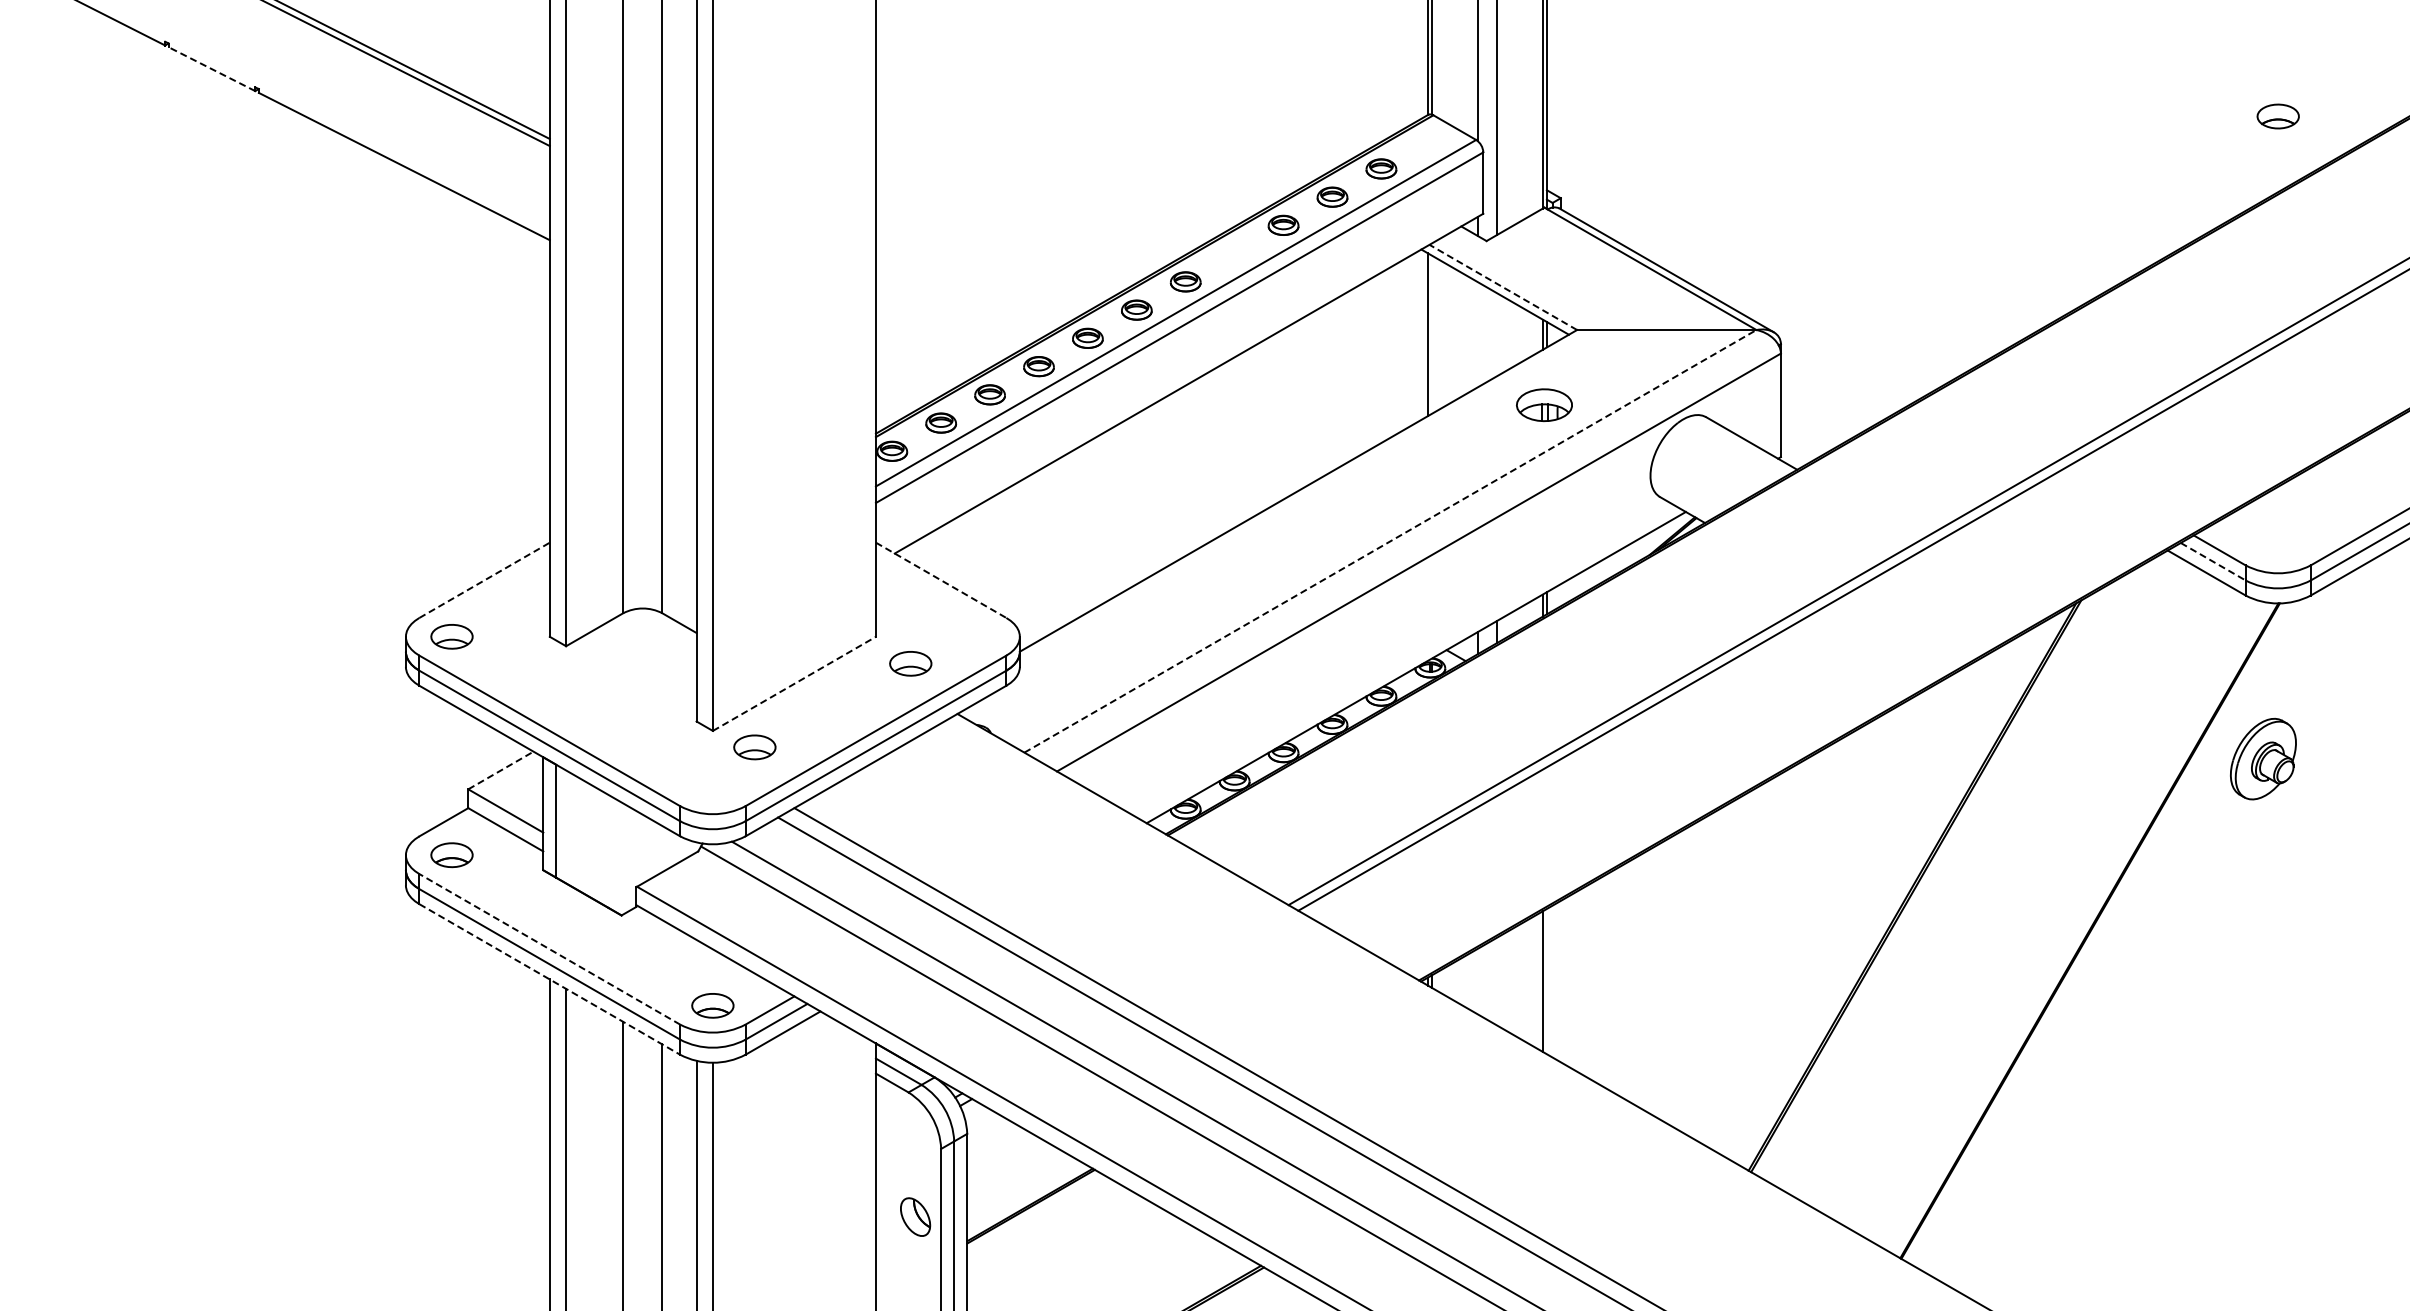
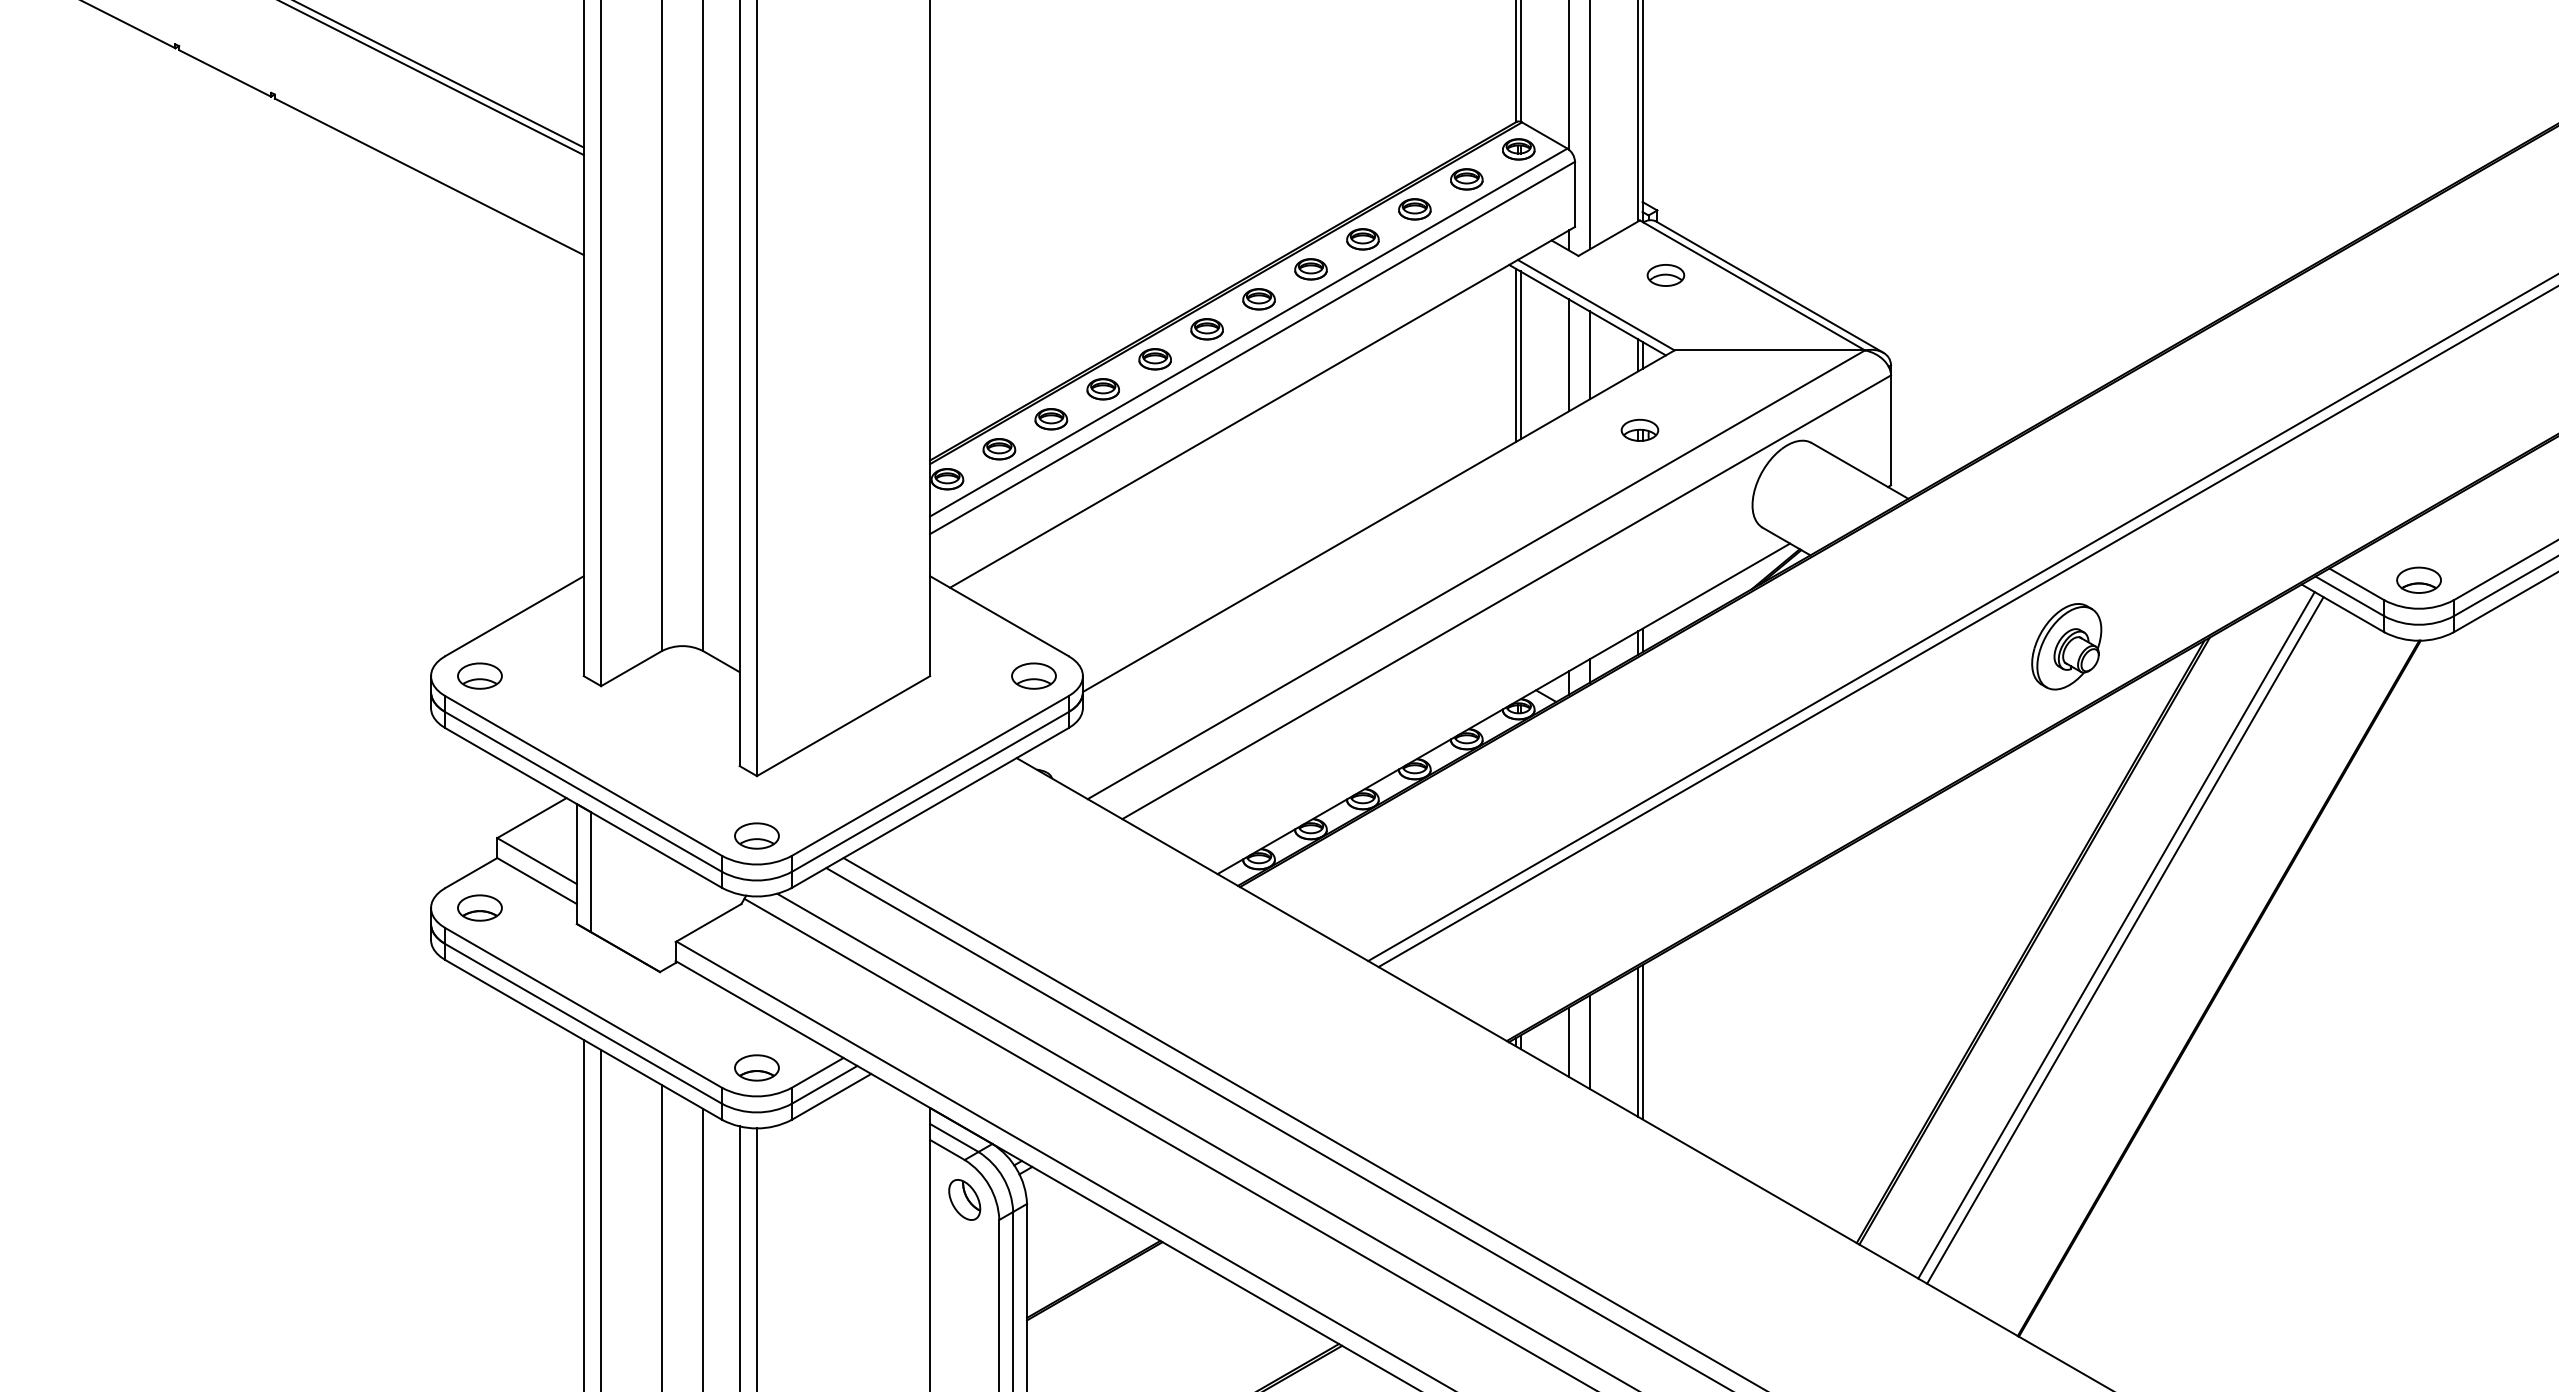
line: (212, 69) -> (225, 73), dashed -> solid
part: (2277, 116) -> (2418, 580), moved
part: (1430, 140) -> (1518, 149), added
part: (1234, 253) -> (1310, 269), added
part: (1568, 259) -> (1665, 275), added
line: (1502, 287) -> (1595, 305), dashed -> solid
line: (1431, 334) -> (1519, 355), added
line: (1477, 334) -> (1568, 355), added
line: (1497, 334) -> (1590, 355), added
part: (1544, 405) -> (1639, 430), size x0.62
line: (1390, 541) -> (1476, 574), dashed -> solid
line: (2213, 561) -> (2350, 596), dashed -> solid
line: (485, 580) -> (515, 616), dashed -> solid
line: (941, 580) -> (999, 616), dashed -> solid
part: (910, 663) -> (1033, 675), moved
line: (794, 683) -> (843, 725), dashed -> solid
part: (754, 747) -> (756, 836), moved
part: (2263, 758) -> (2066, 646), moved
line: (500, 770) -> (531, 818), dashed -> solid
line: (1992, 880) -> (2115, 934), added
line: (2001, 885) -> (2125, 940), added
line: (549, 949) -> (583, 1008), dashed -> solid
line: (549, 979) -> (583, 1040), dashed -> solid
line: (1477, 981) -> (1568, 1042), added
line: (1497, 981) -> (1590, 1042), added
line: (1546, 981) -> (1642, 1042), added
part: (915, 1216) -> (964, 1199), moved

